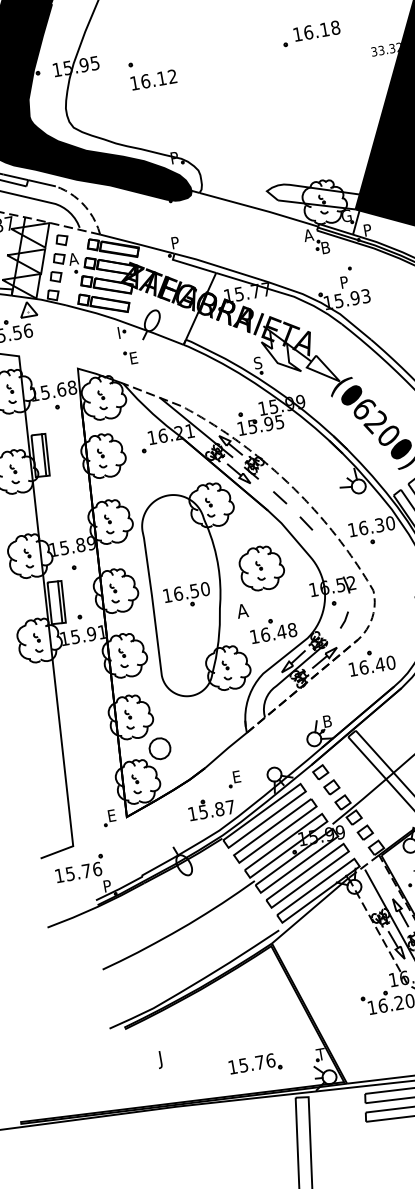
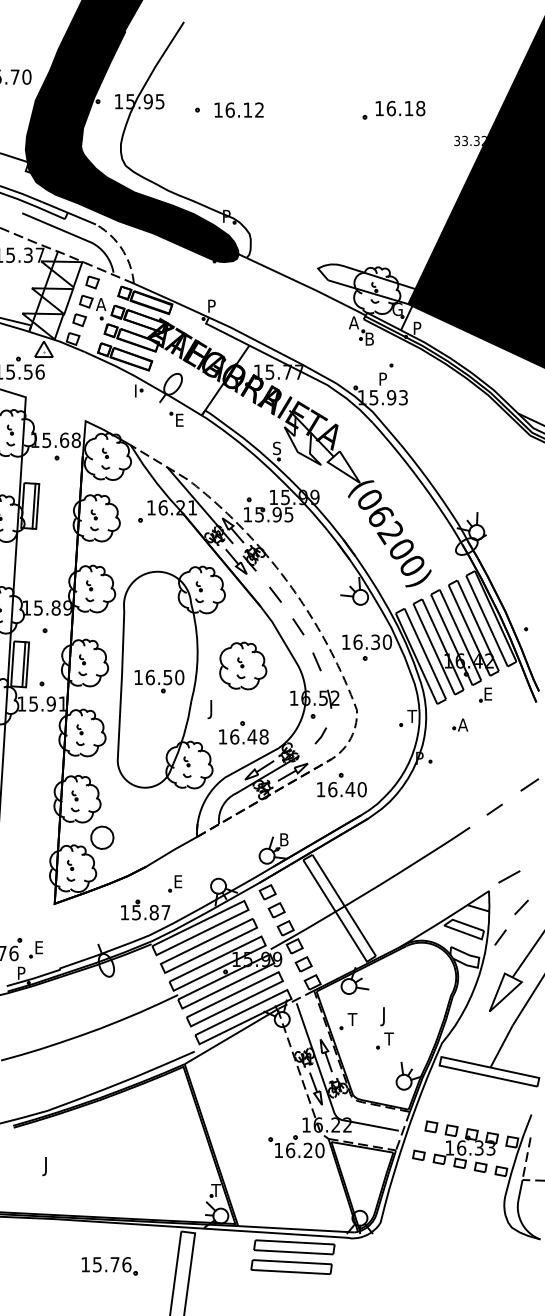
text: (153, 79) -> (238, 109), moved
part: (130, 356) -> (176, 418), moved
line: (328, 552) -> (316, 661), added
text: (241, 613) -> (213, 709), A -> J
part: (108, 817) -> (35, 949), moved
part: (255, 1065) -> (109, 1266), moved

